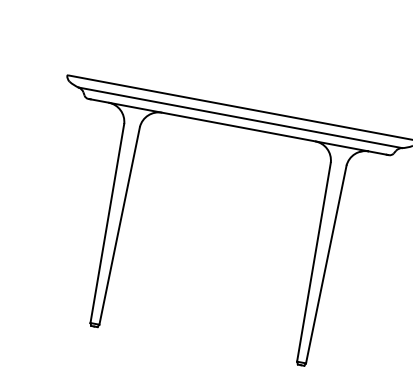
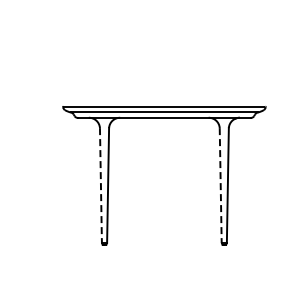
line: (106, 224) -> (100, 186), solid -> dashed
line: (313, 263) -> (220, 186), solid -> dashed

